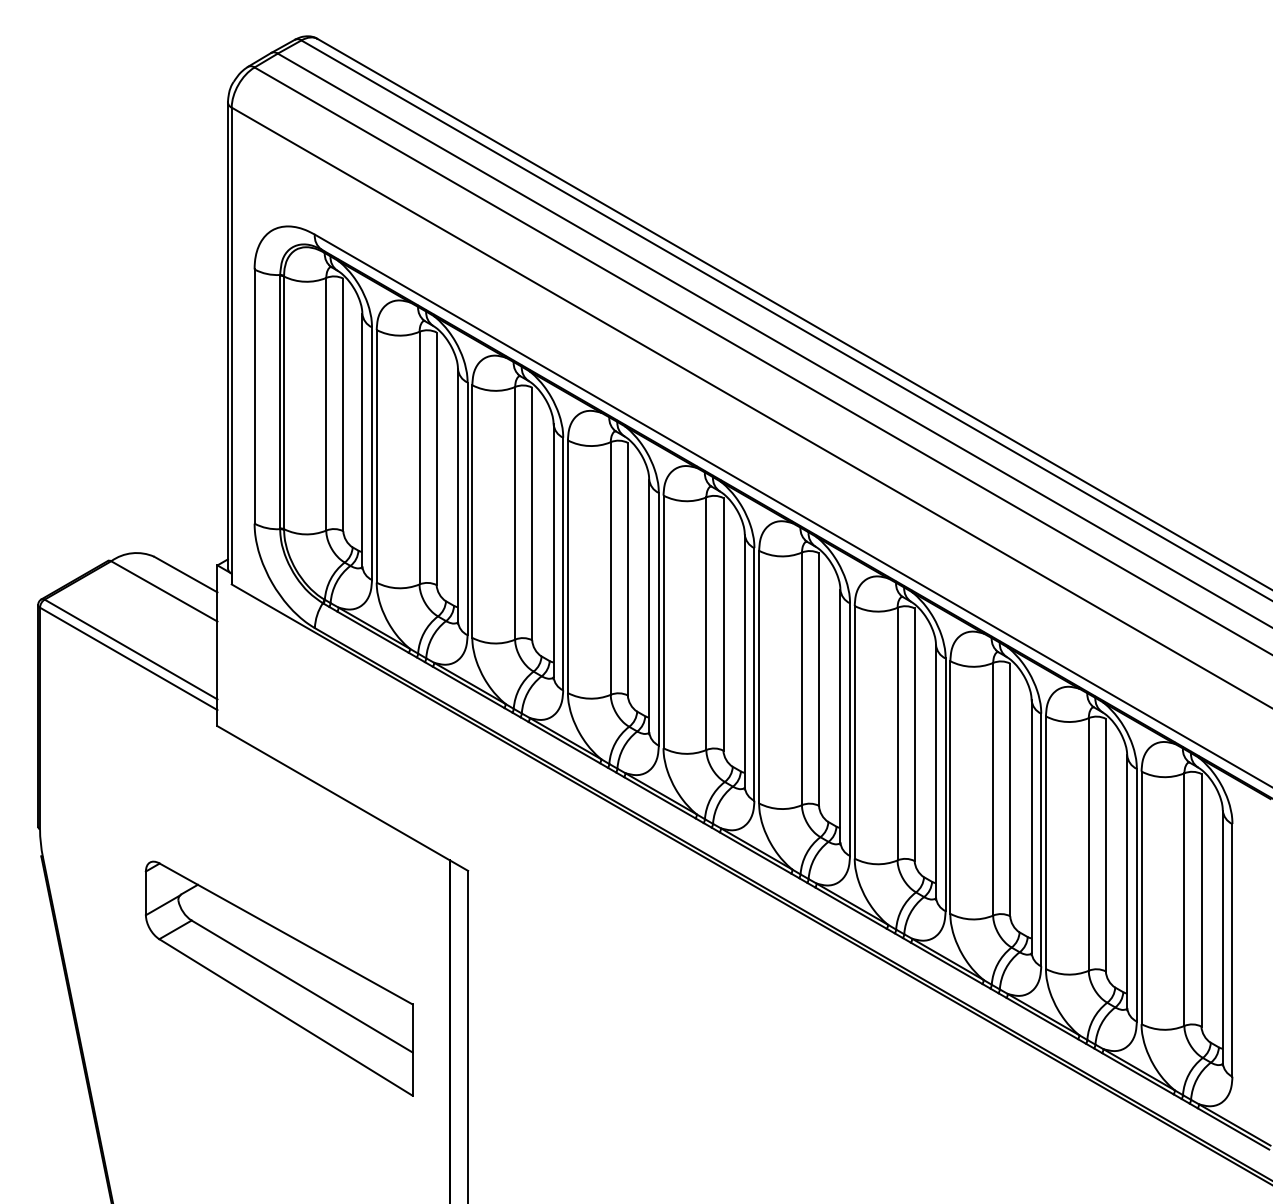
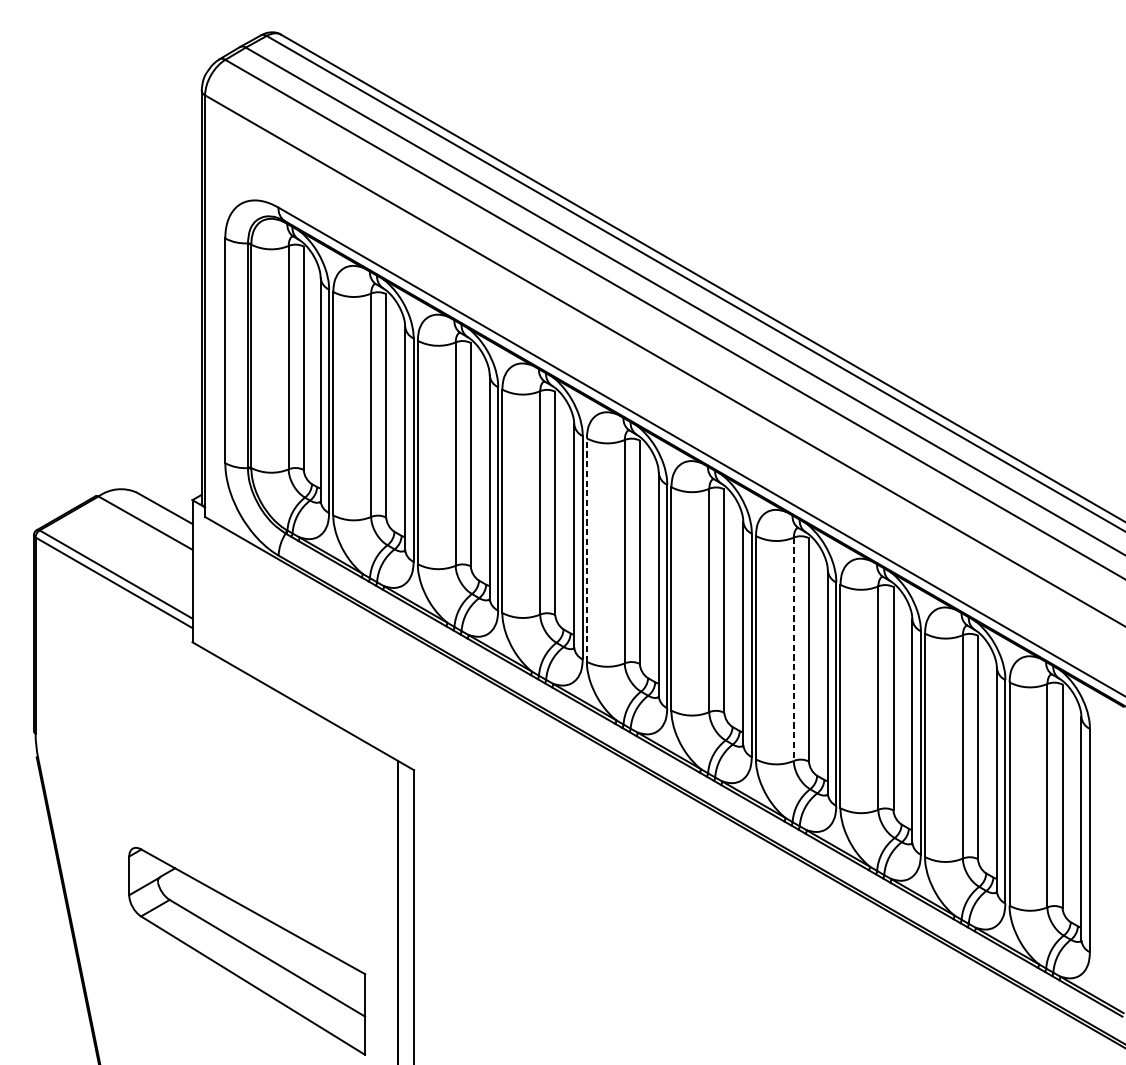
line: (663, 621) -> (586, 549), solid -> dashed
line: (897, 734) -> (793, 649), solid -> dashed
part: (278, 978) -> (246, 951), moved

